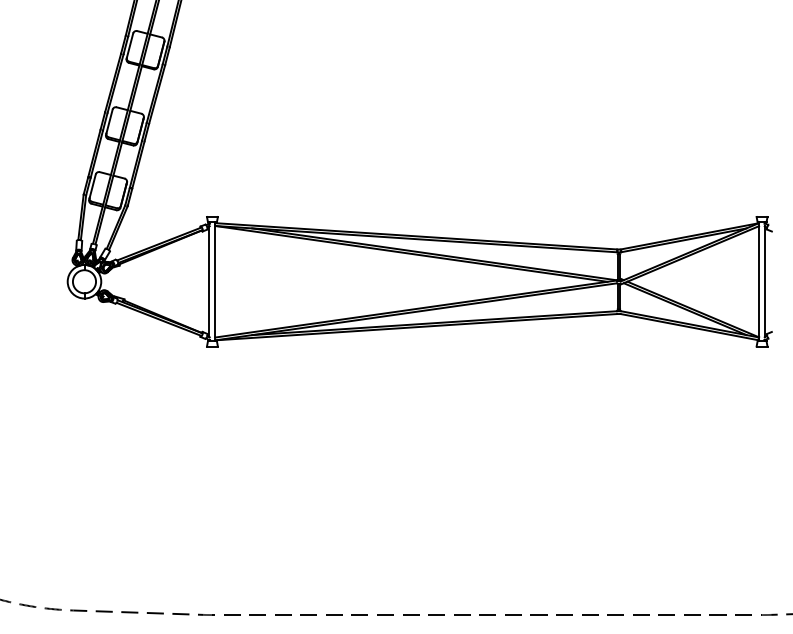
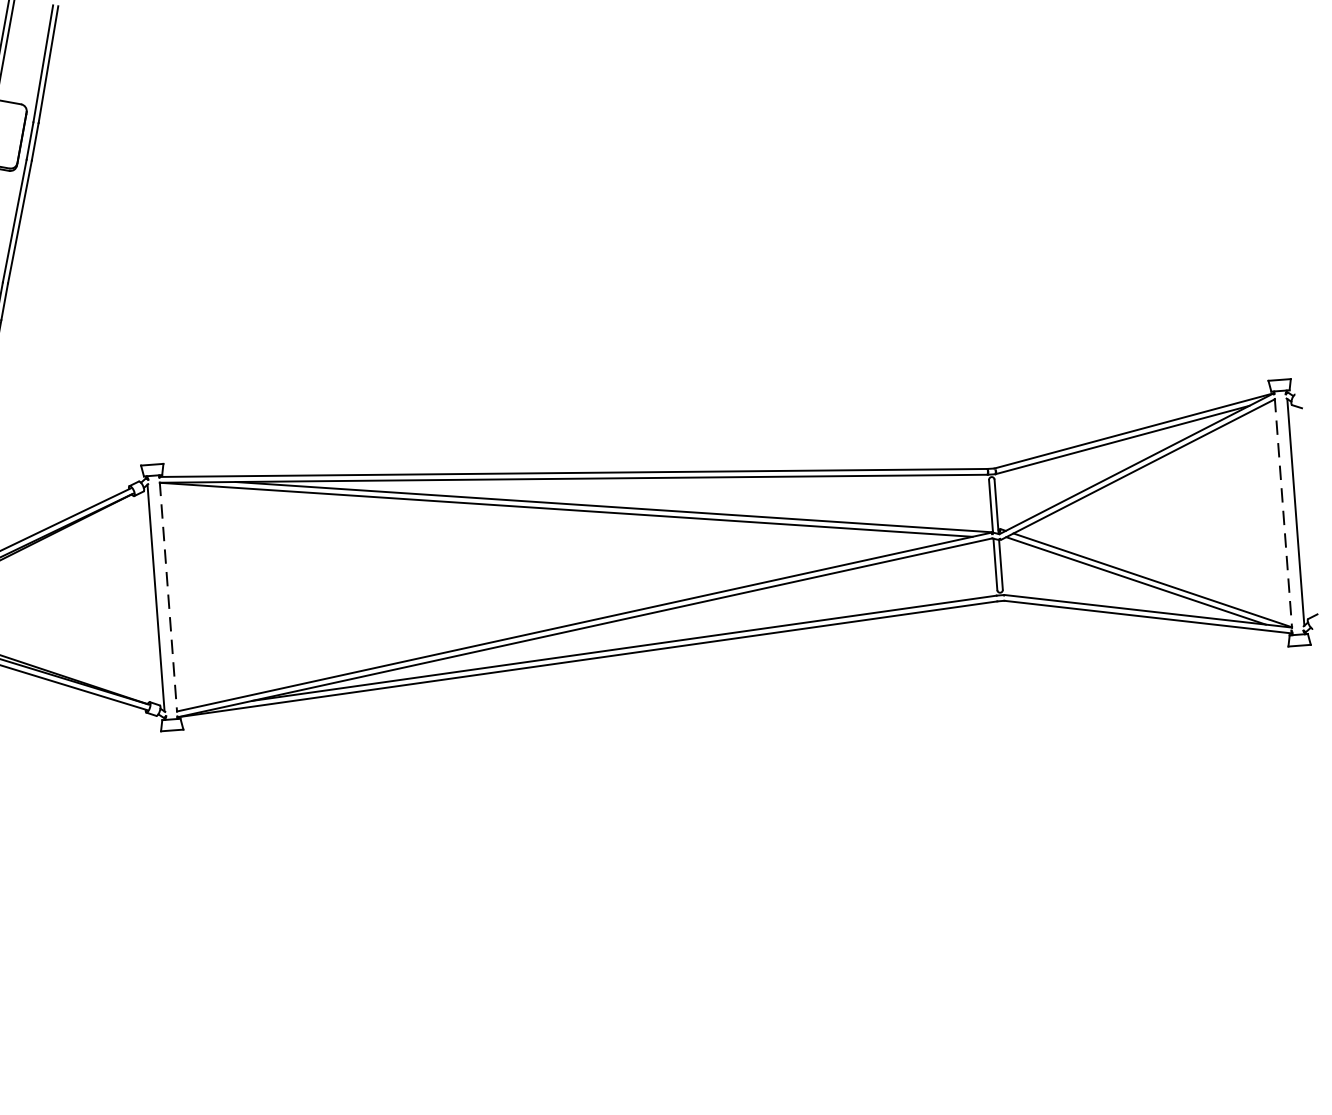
line: (215, 282) -> (168, 598), solid -> dashed
line: (759, 282) -> (1284, 514), solid -> dashed

